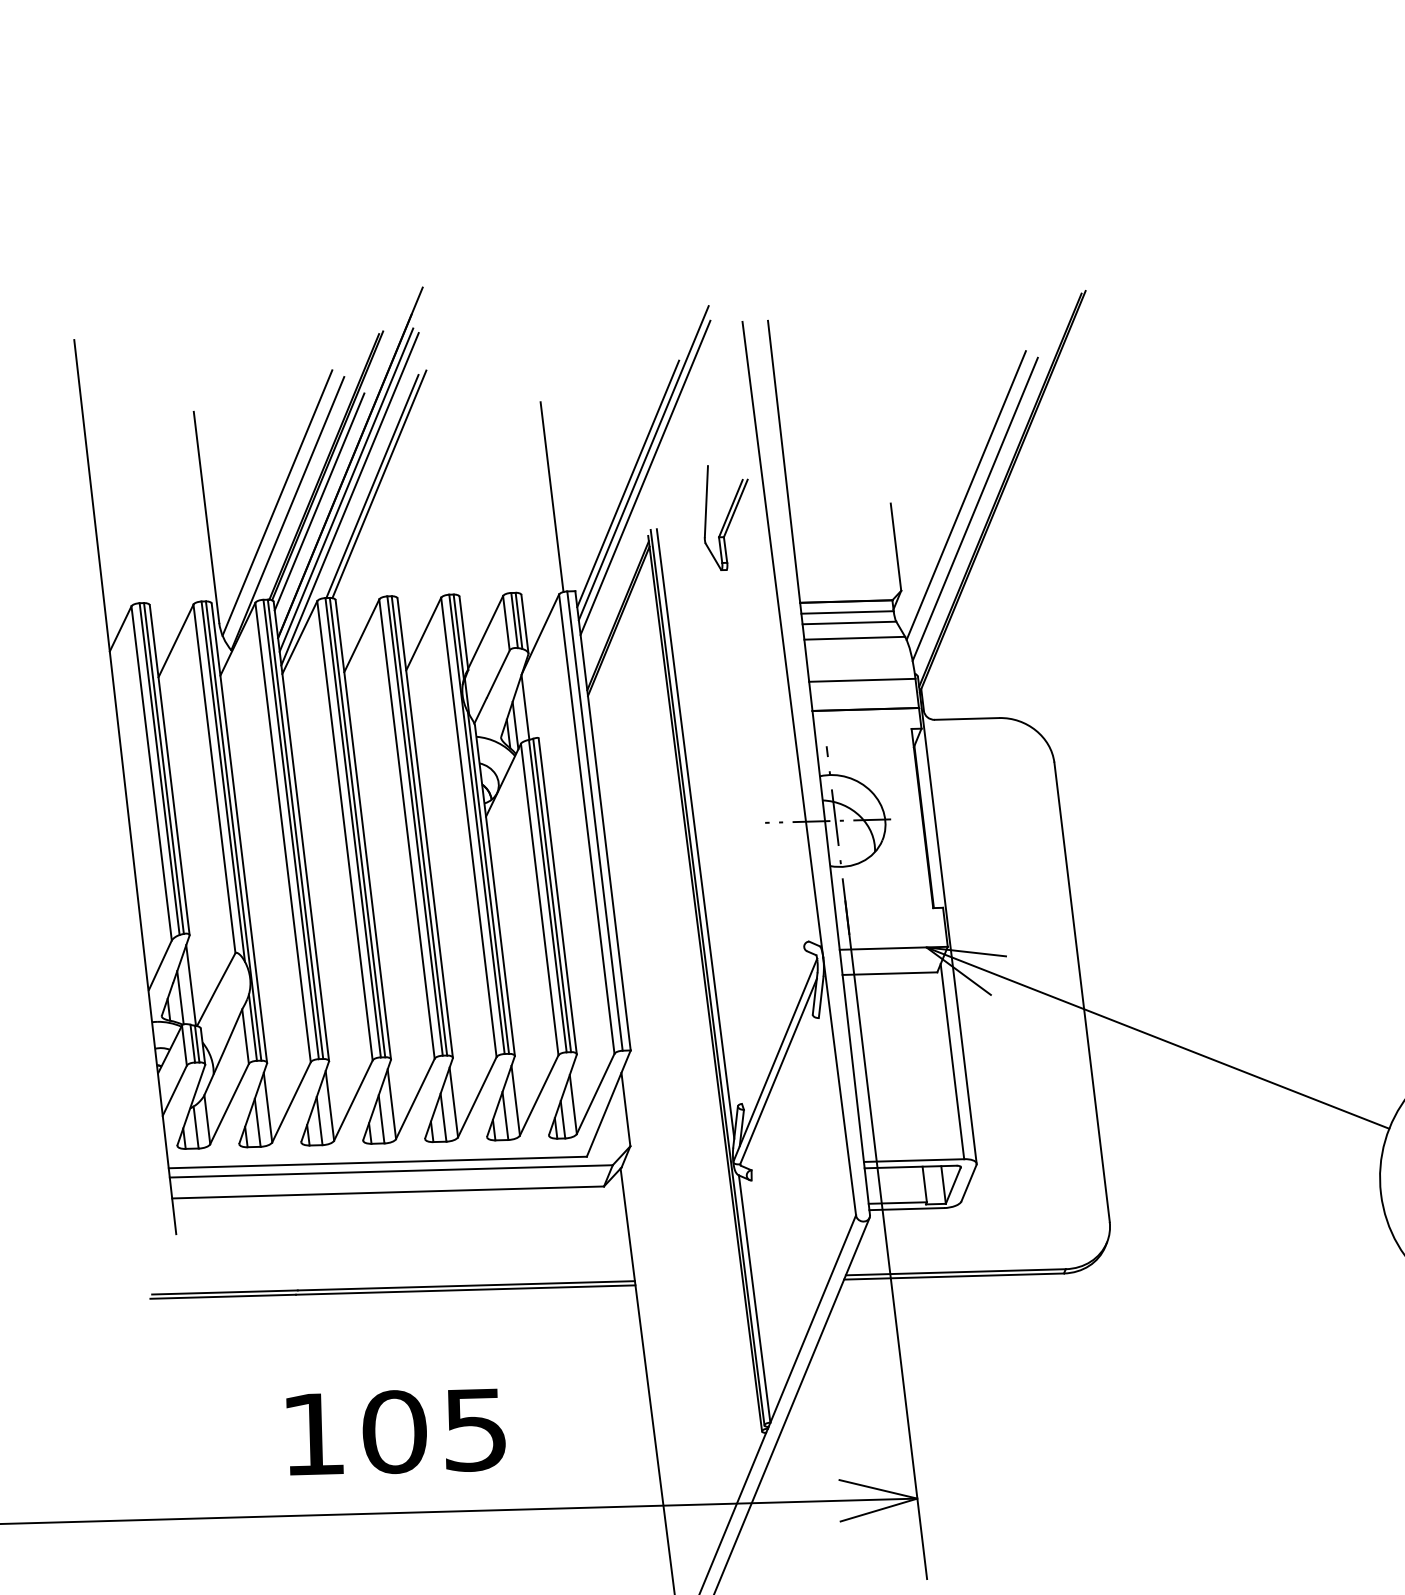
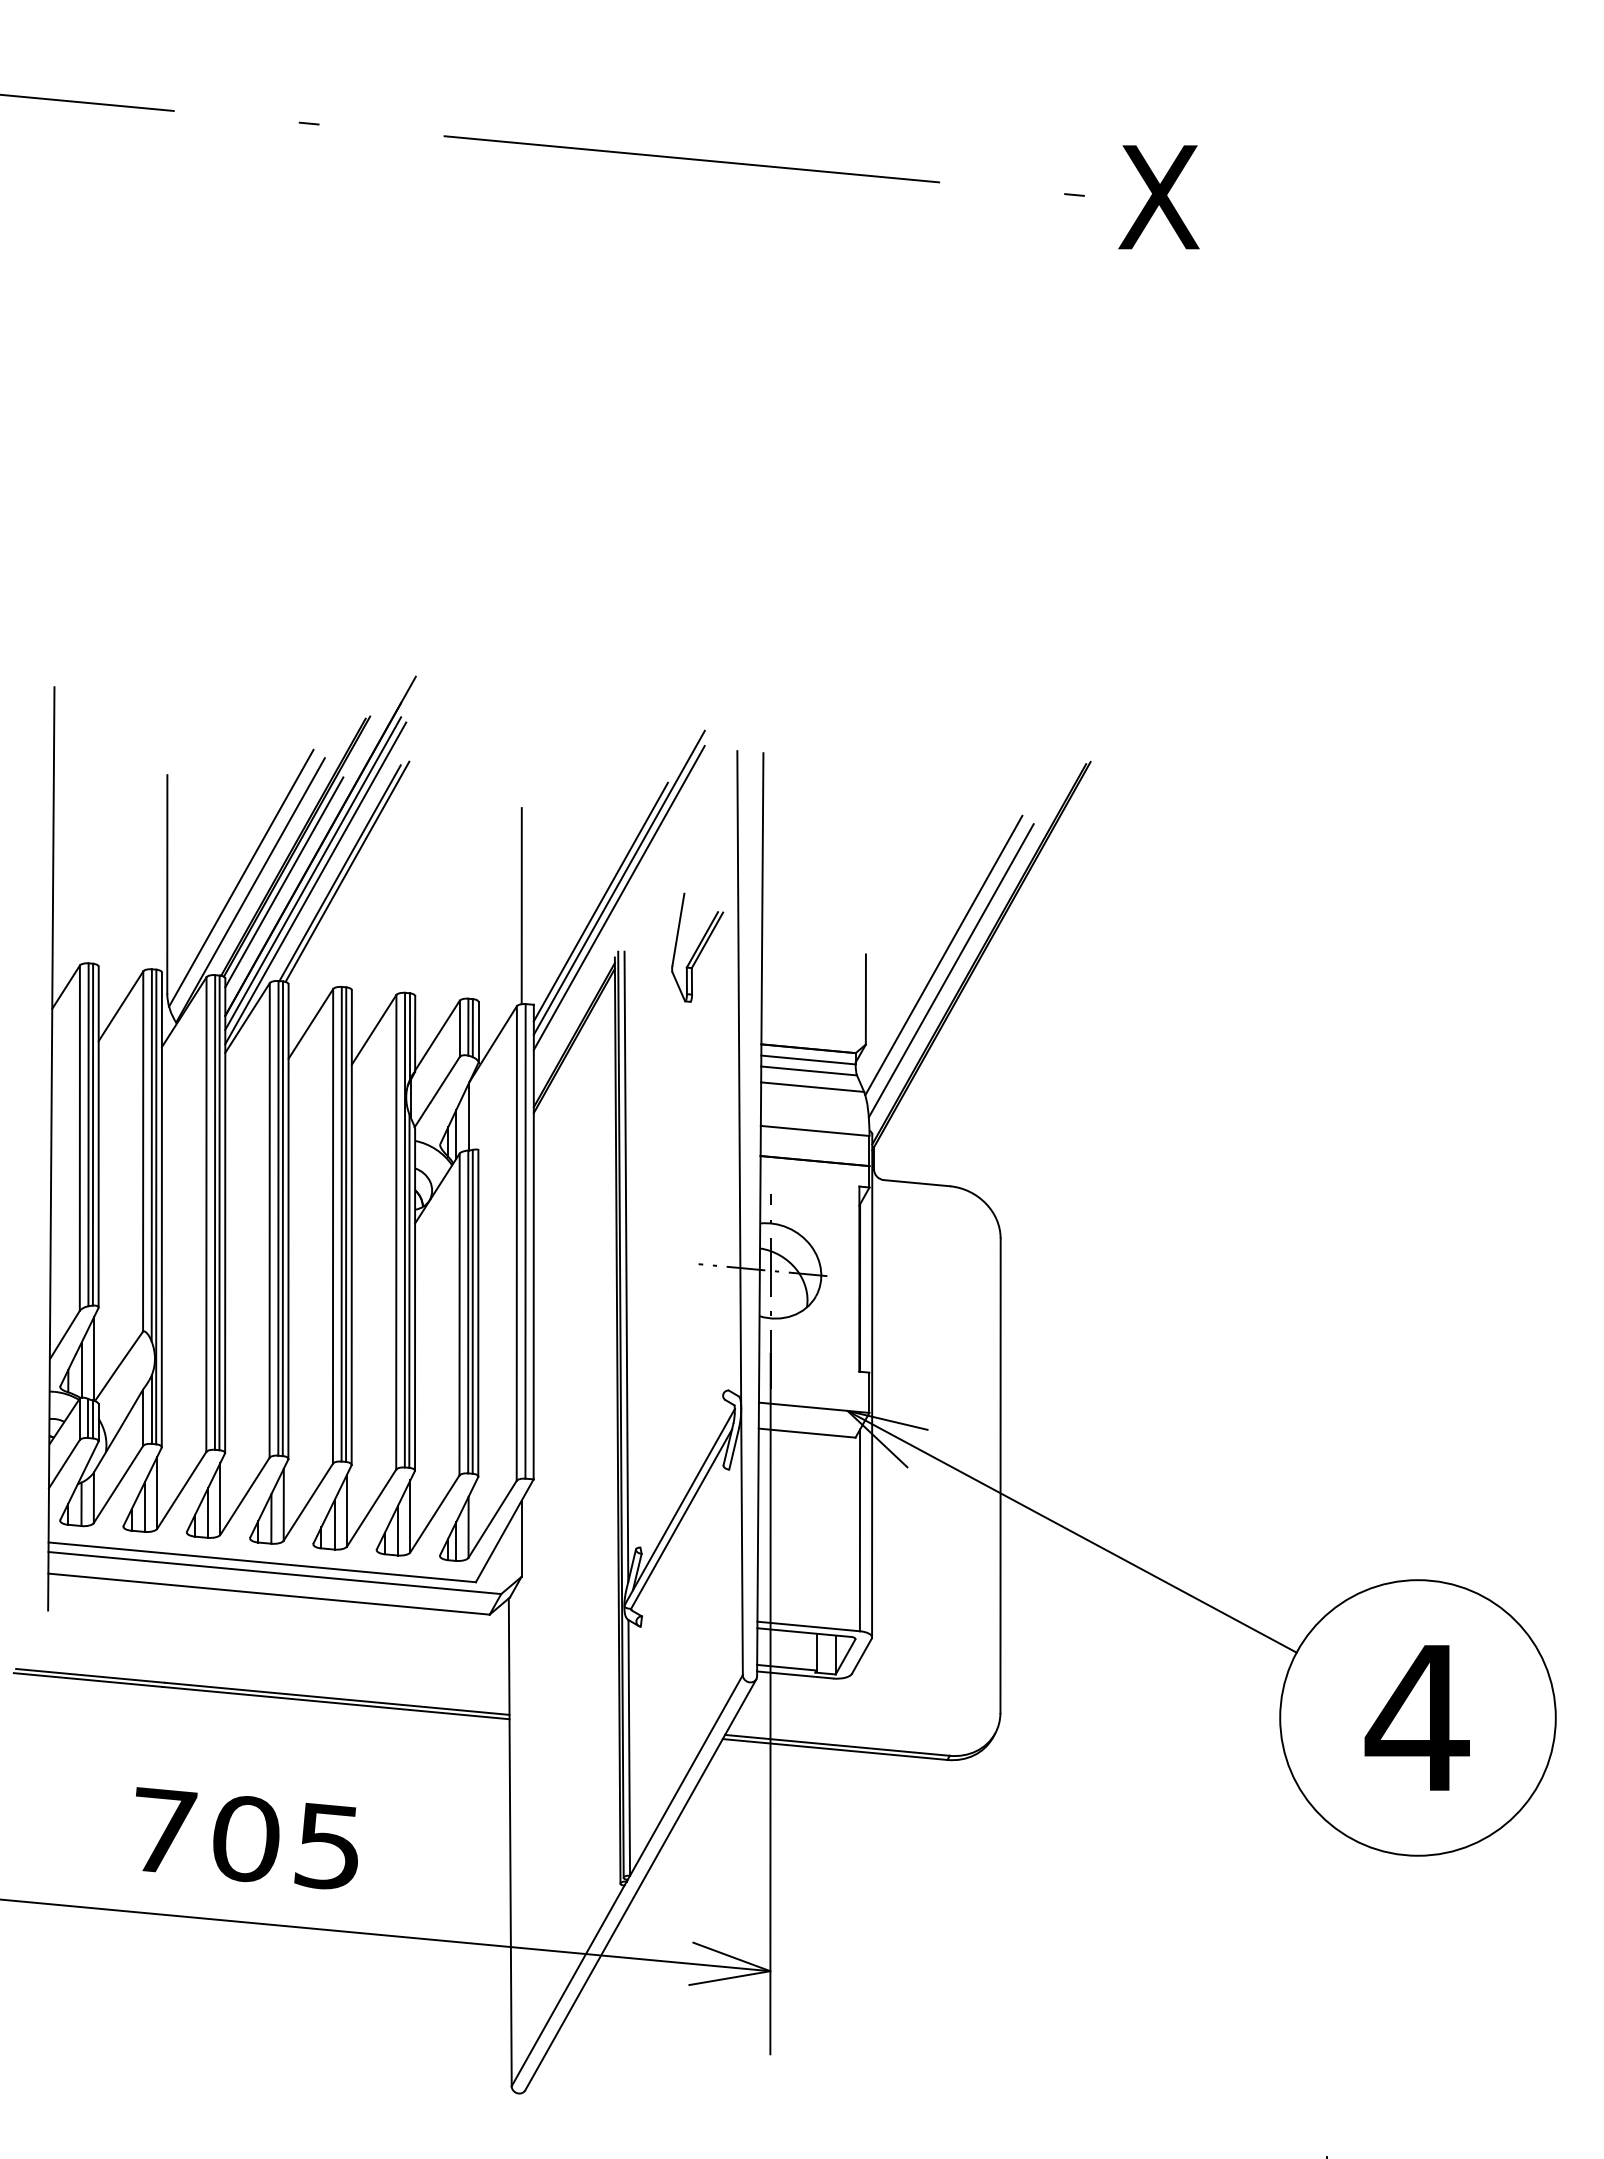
text: (315, 1434) -> (165, 1831), 105 -> 705

